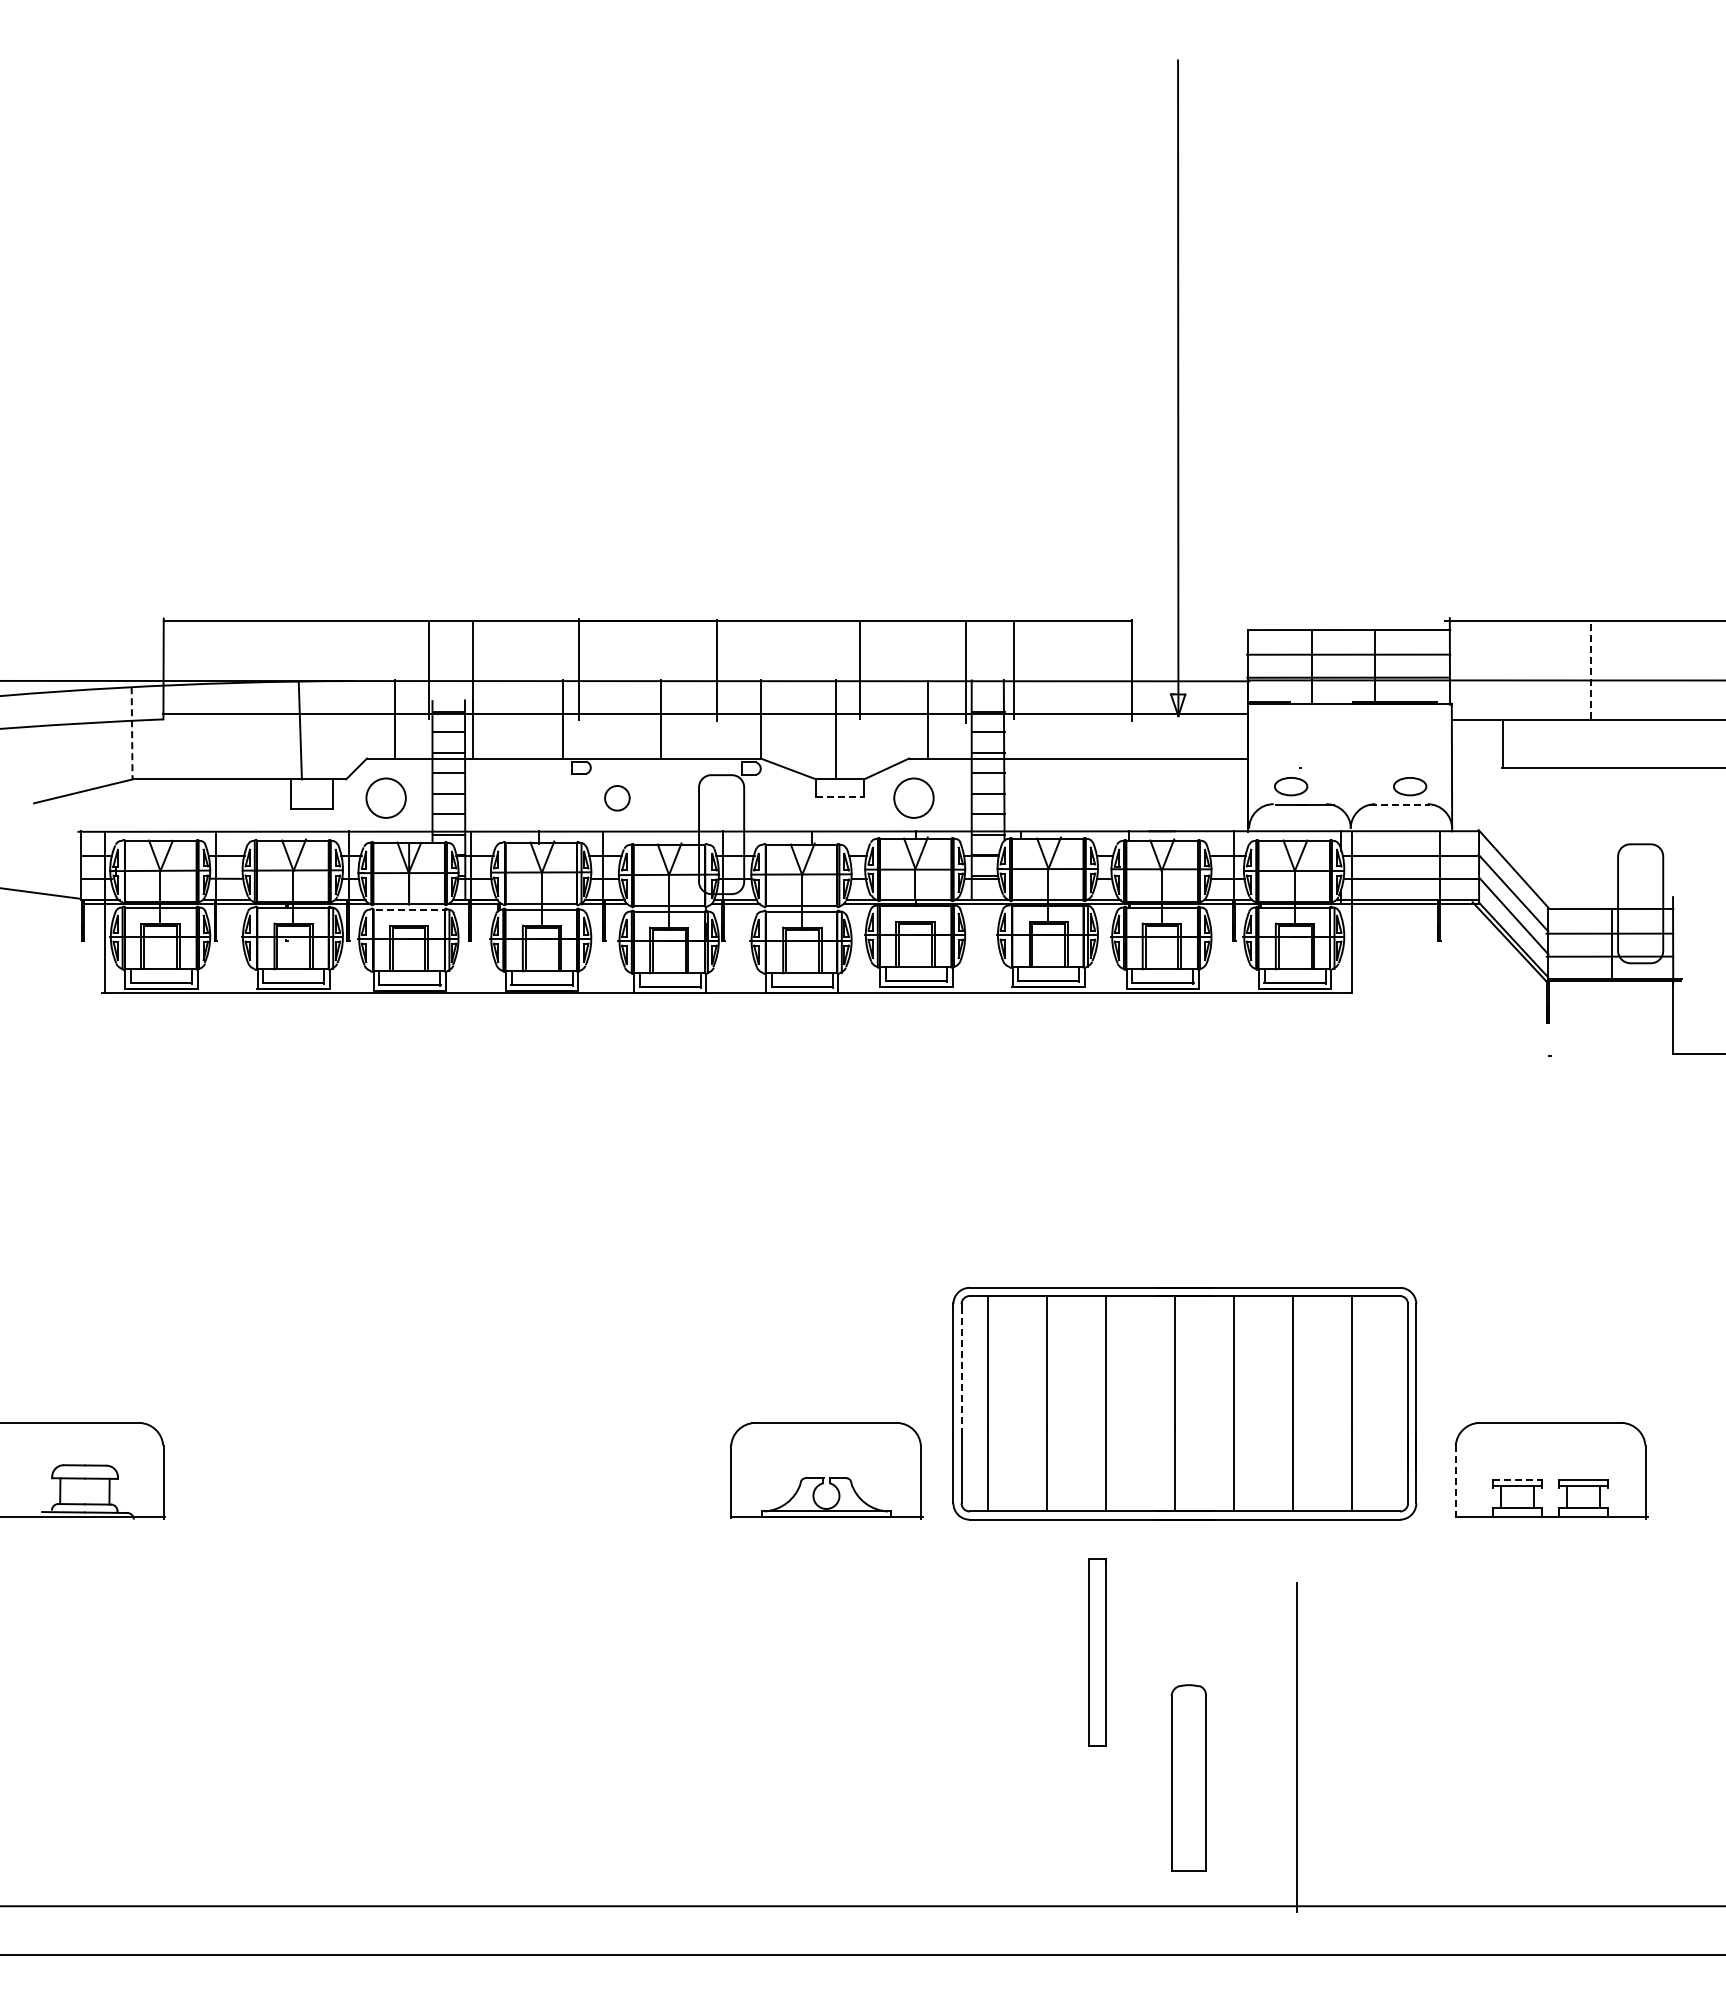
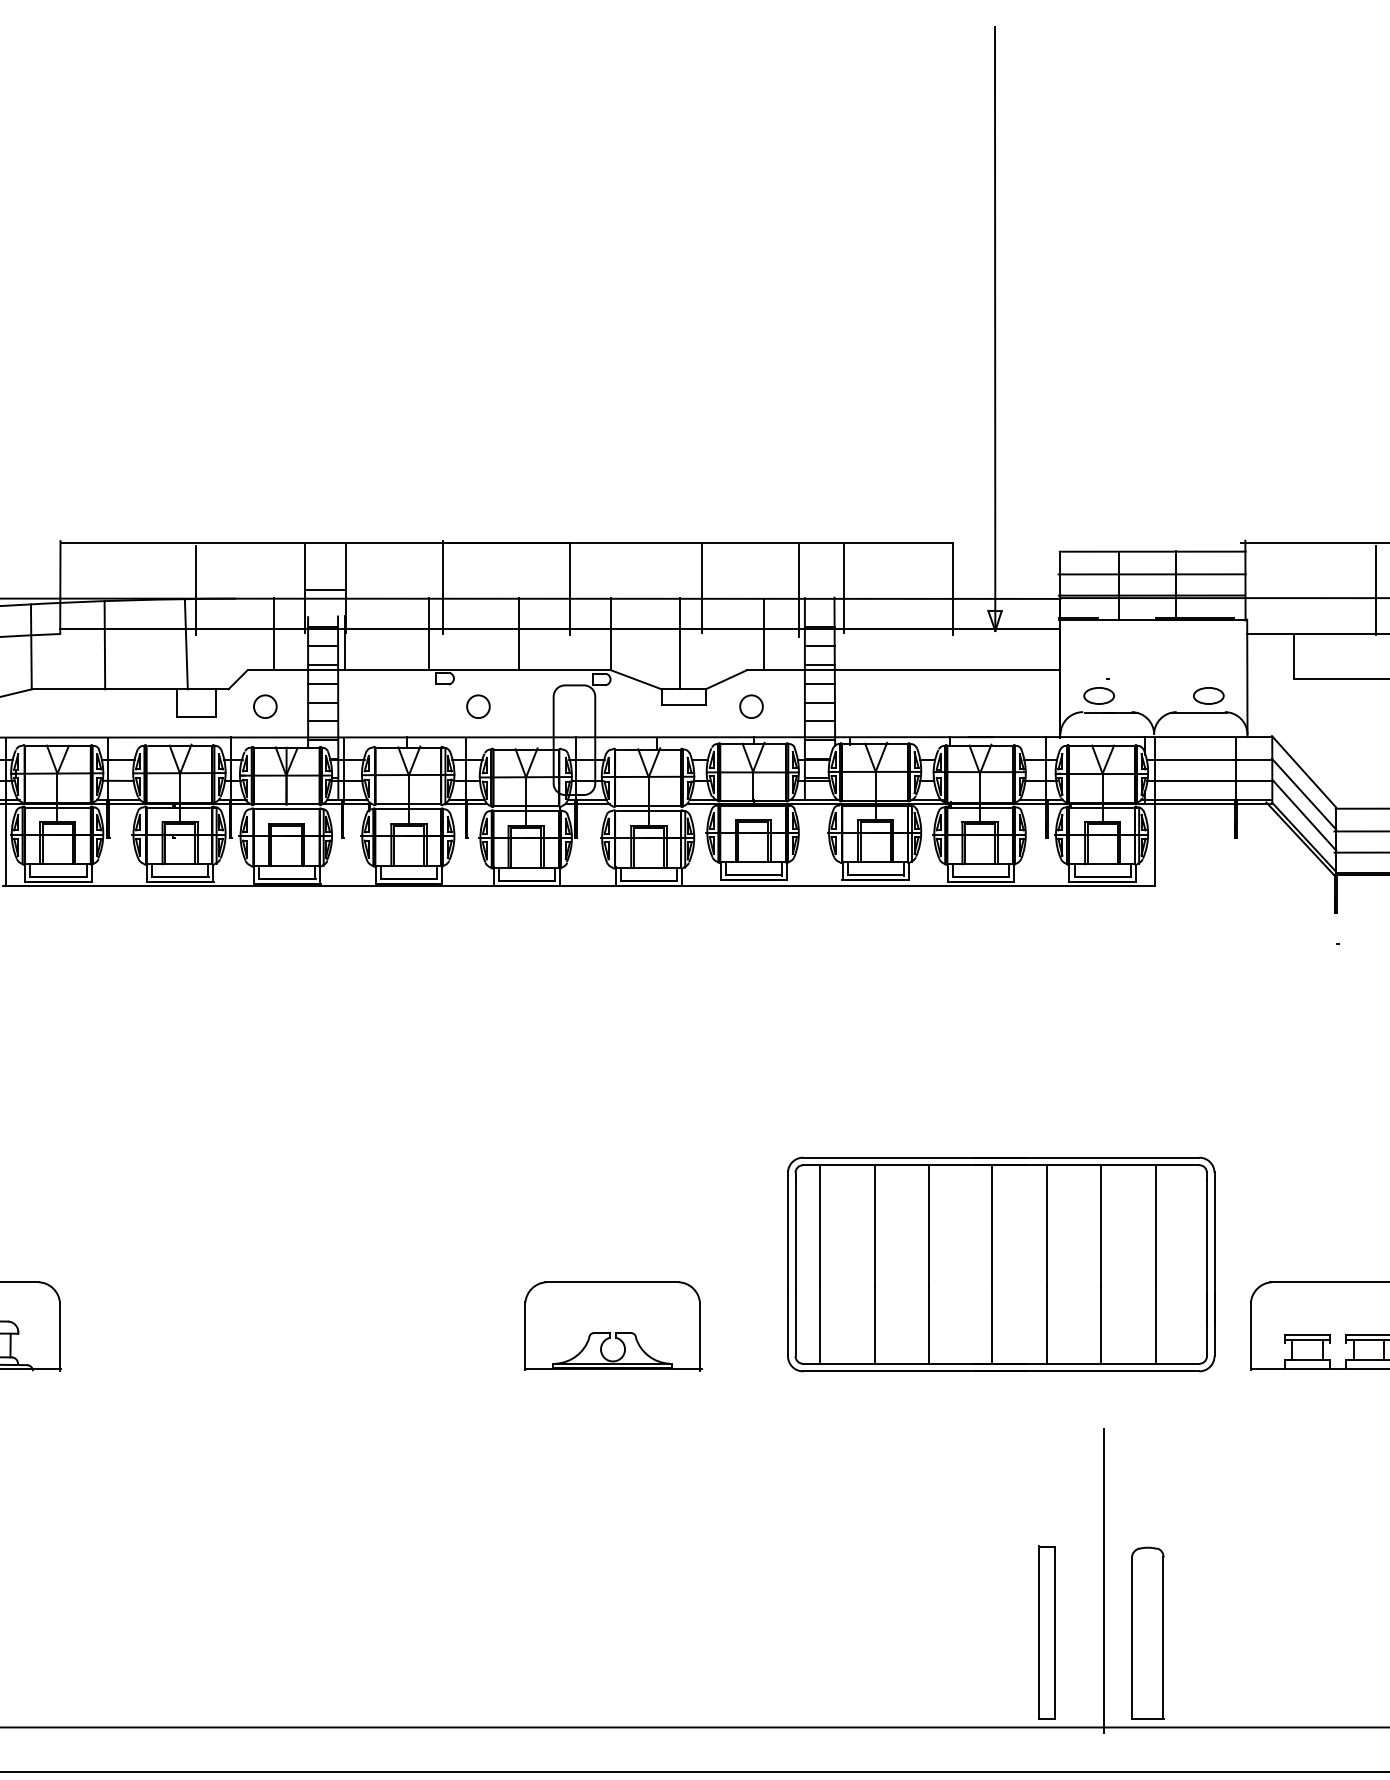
line: (450, 671) -> (324, 589), added
line: (310, 672) -> (195, 590), added
line: (1591, 672) -> (1375, 590), dashed -> solid
line: (211, 731) -> (104, 645), added
line: (132, 733) -> (31, 647), dashed -> solid
line: (840, 796) -> (683, 705), dashed -> solid
circle: (385, 798) -> (264, 706), size x0.62
circle: (913, 798) -> (751, 706), size x0.62
line: (1400, 804) -> (1199, 712), dashed -> solid
line: (411, 909) -> (288, 809), dashed -> solid
line: (961, 1373) -> (795, 1236), dashed -> solid
part: (826, 1470) -> (613, 1326), moved
line: (1517, 1480) -> (1307, 1335), dashed -> solid
line: (1455, 1481) -> (1250, 1336), dashed -> solid
part: (1097, 1652) -> (1046, 1632), moved
part: (1188, 1777) -> (1147, 1632), moved

